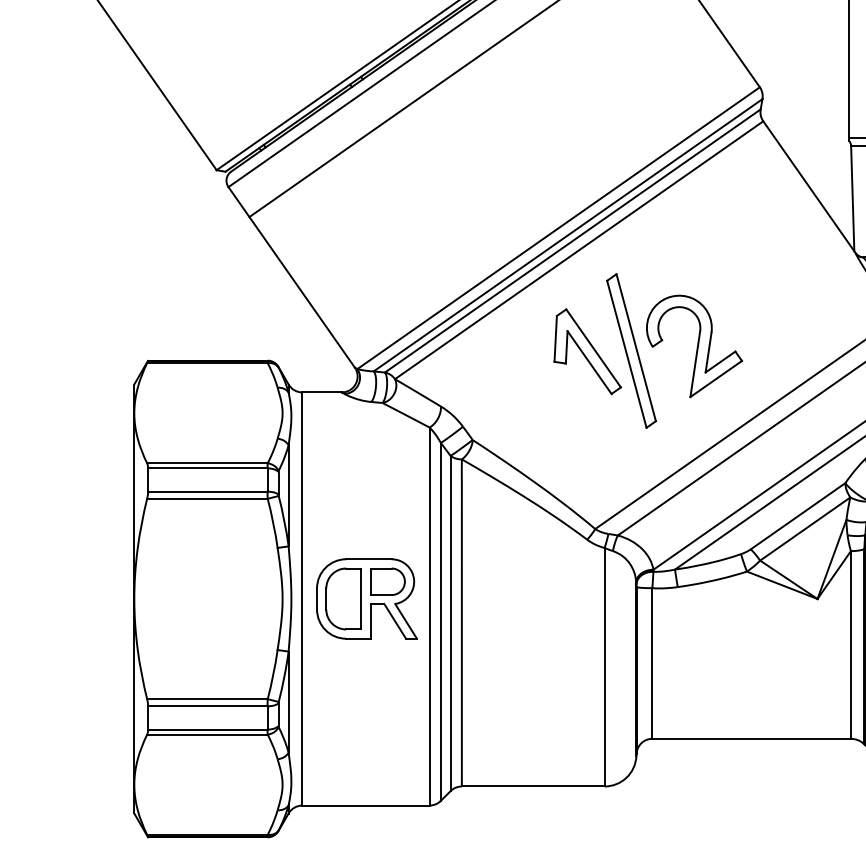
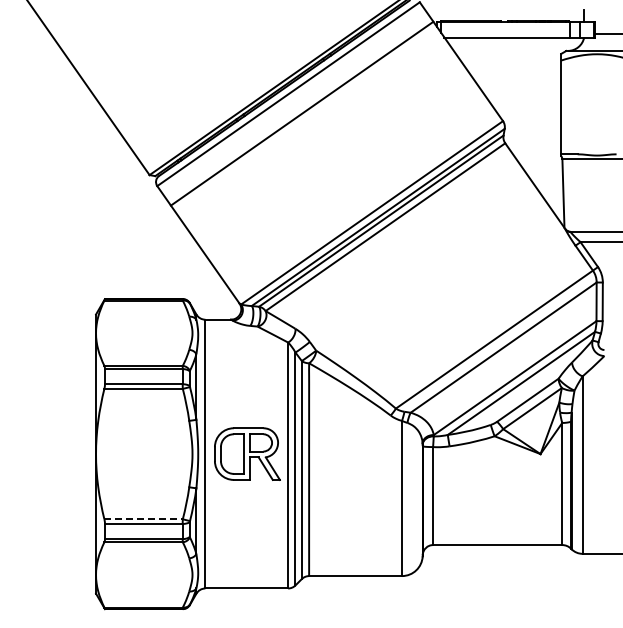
part: (648, 350) -> (430, 292), removed
line: (208, 699) -> (144, 519), solid -> dashed

